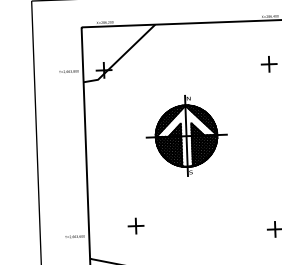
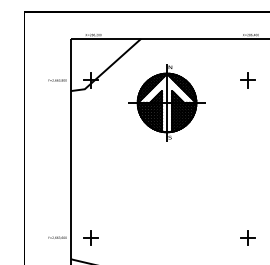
part: (185, 135) -> (166, 102), moved
part: (135, 225) -> (90, 237), moved

